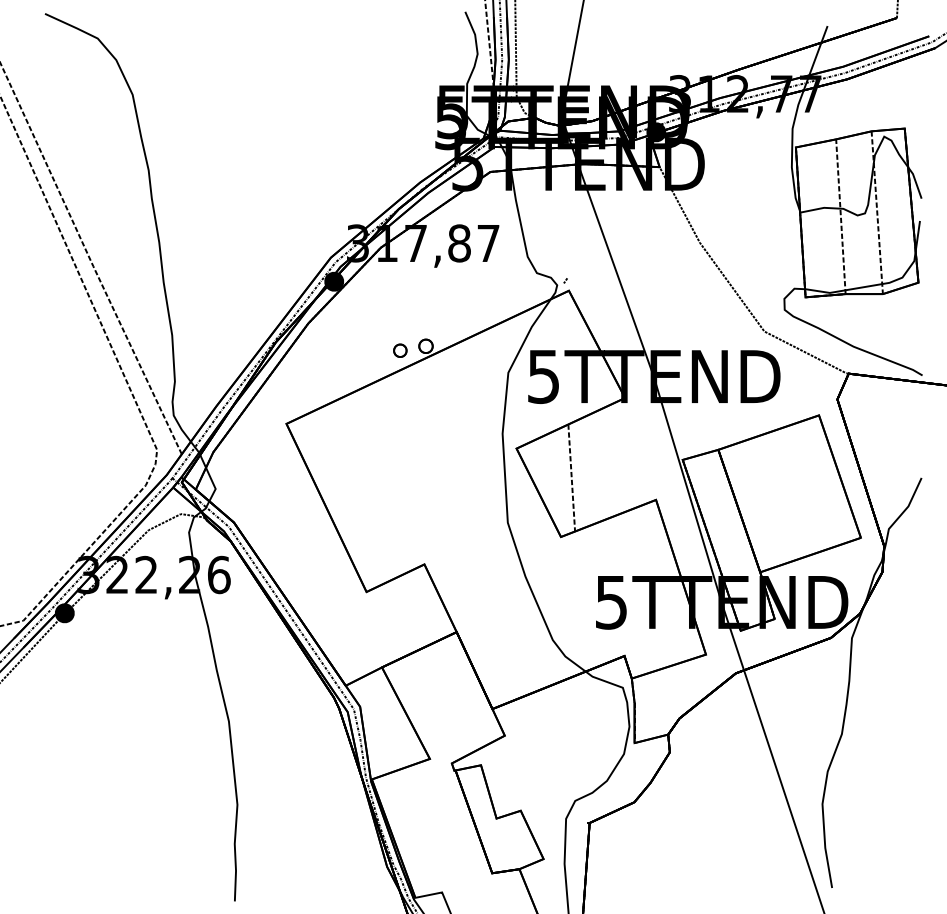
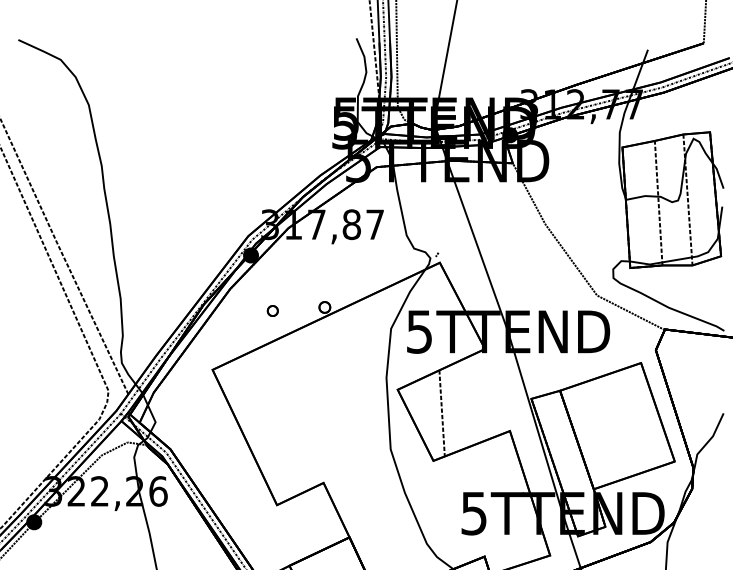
part: (400, 350) -> (272, 310), moved

